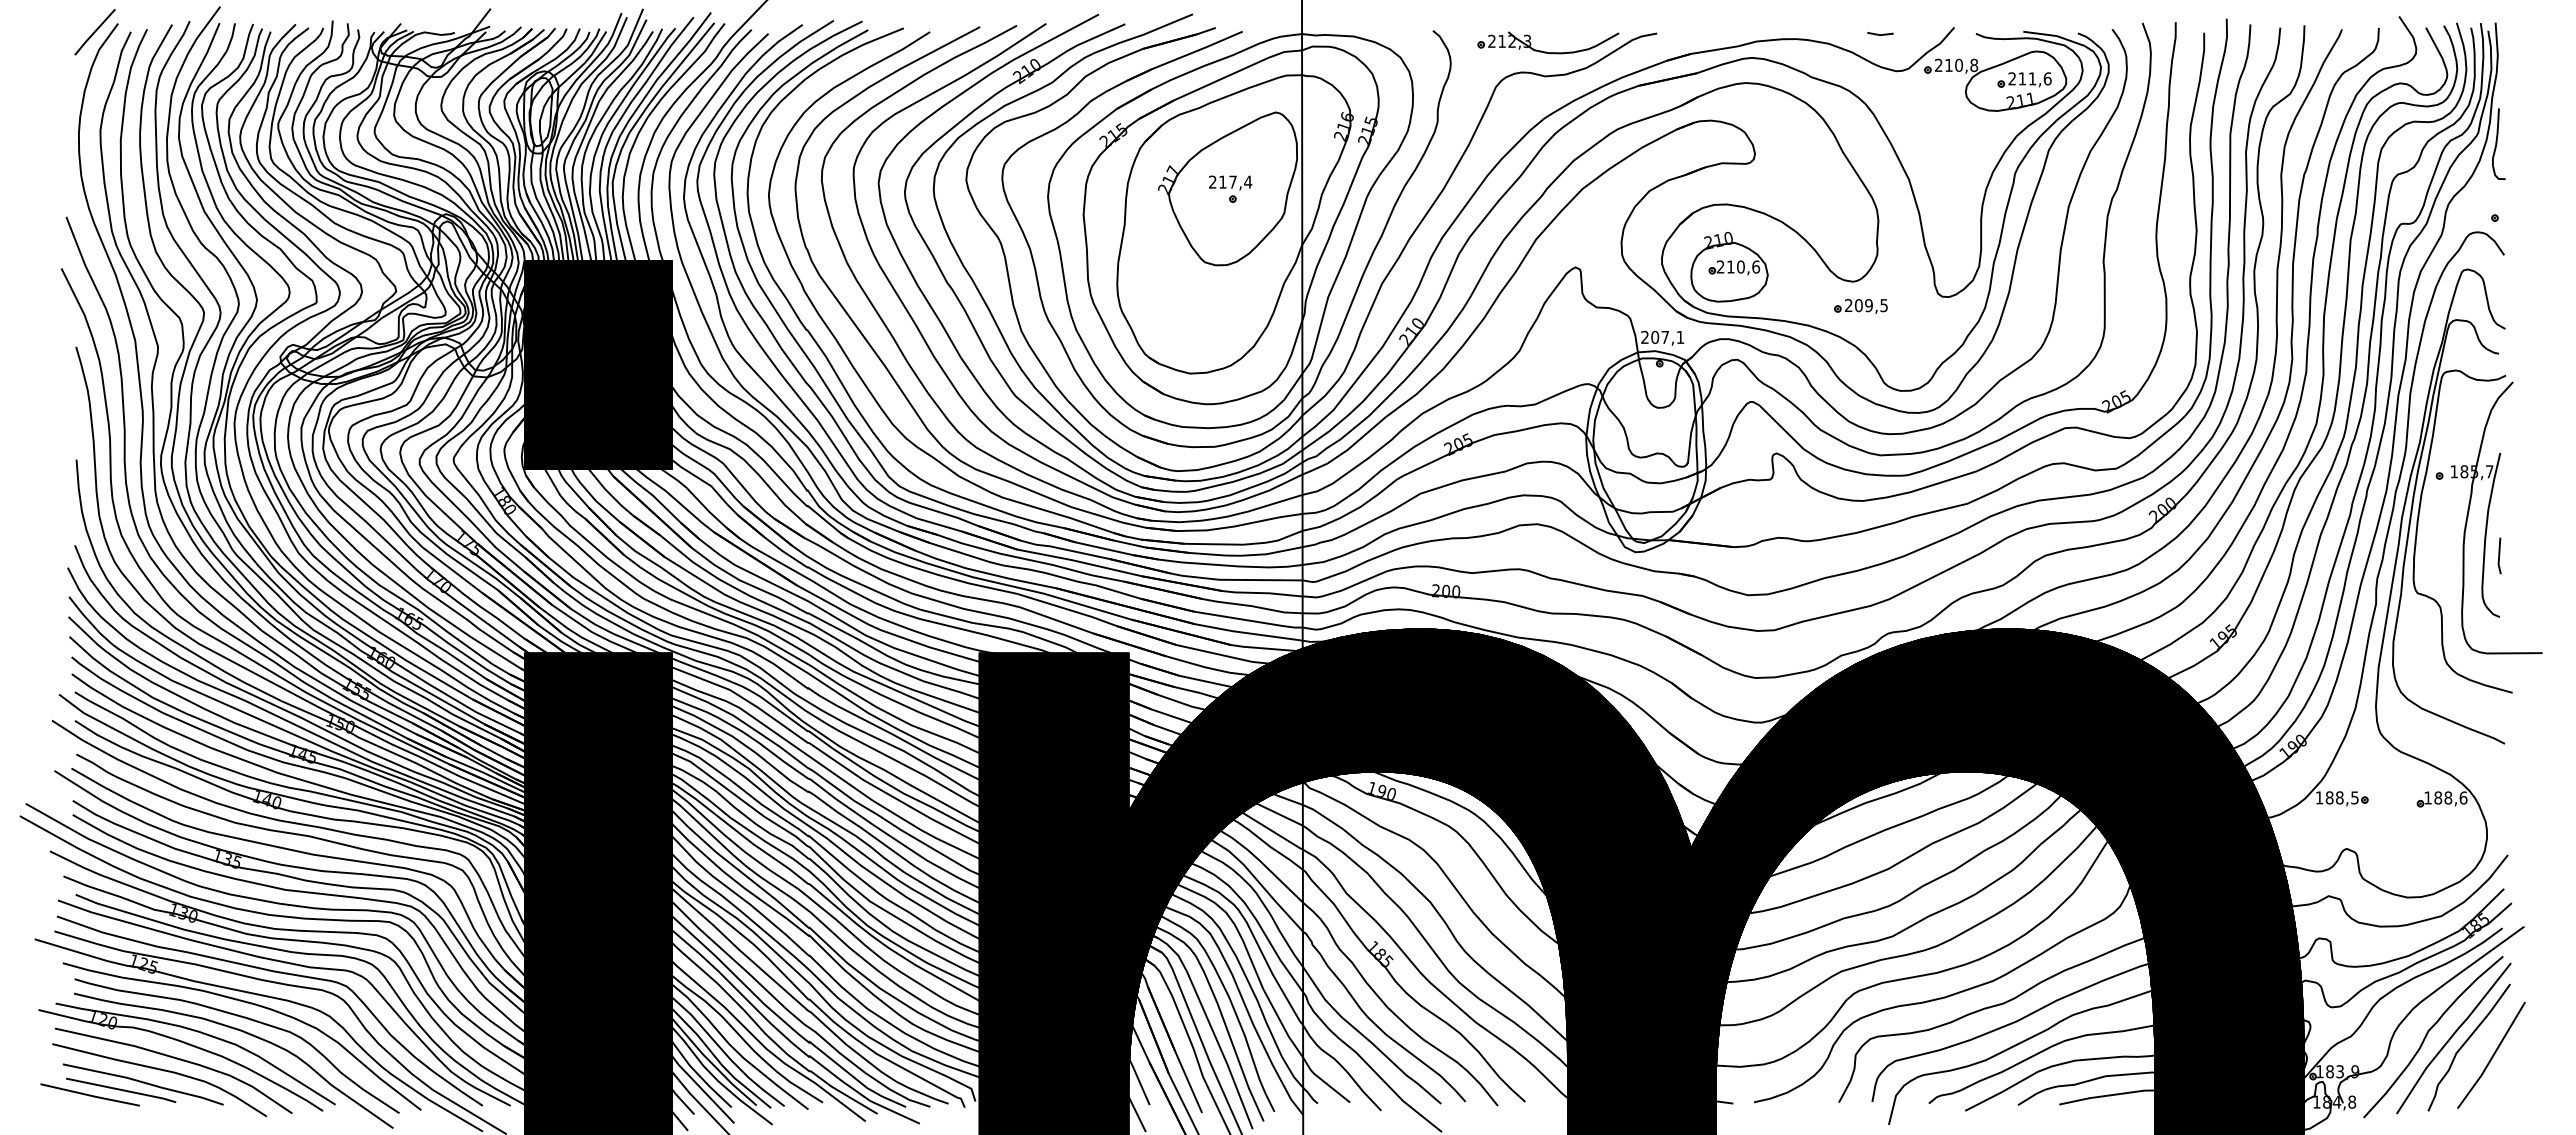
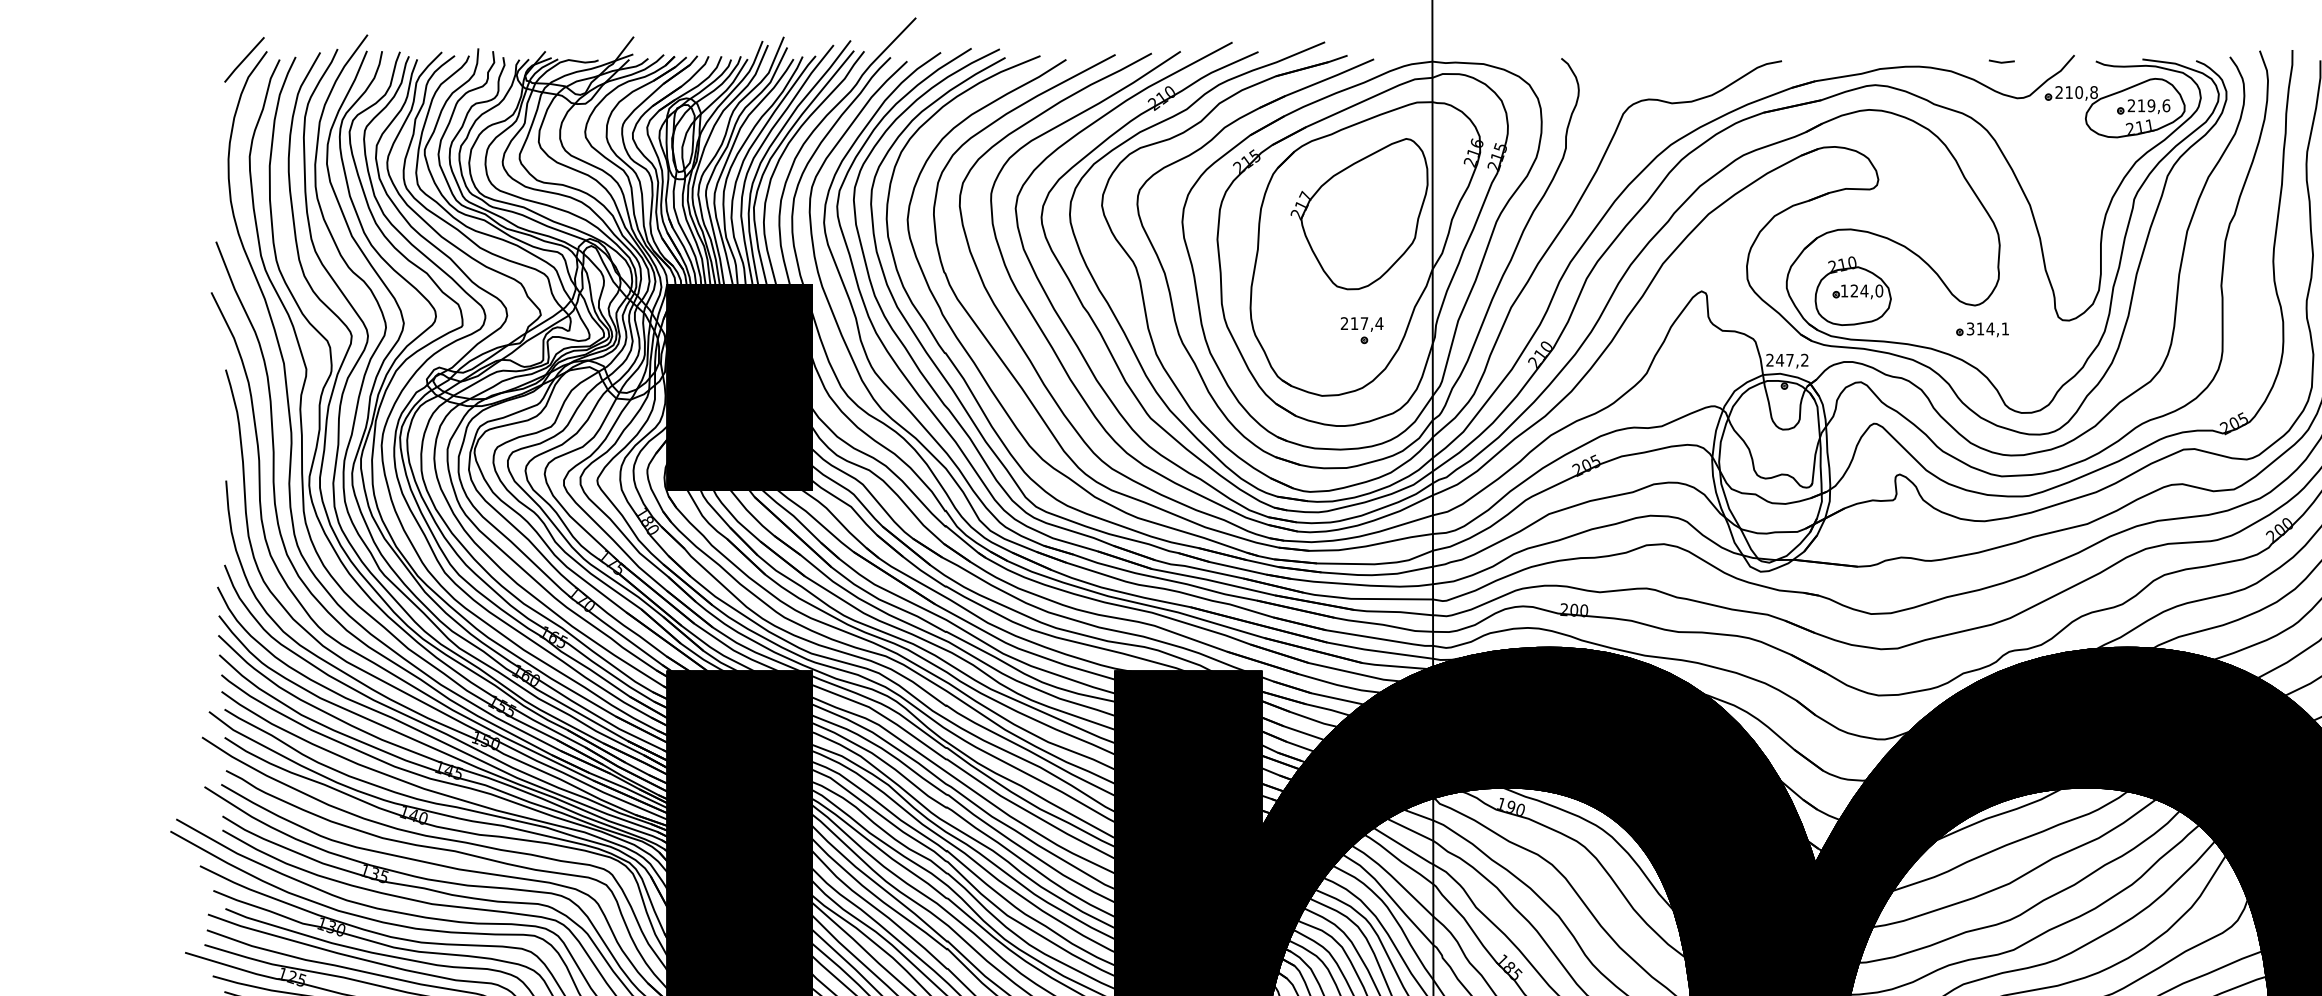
part: (1546, 51) -> (1673, 78), removed
text: (2032, 78) -> (2151, 105), 211,6 -> 219,6
part: (1230, 188) -> (1362, 329), moved
text: (1738, 266) -> (1862, 290), 210,6 -> 124,0
text: (1866, 305) -> (1988, 328), 209,5 -> 314,1
text: (1667, 336) -> (1792, 359), 207,1 -> 247,2

